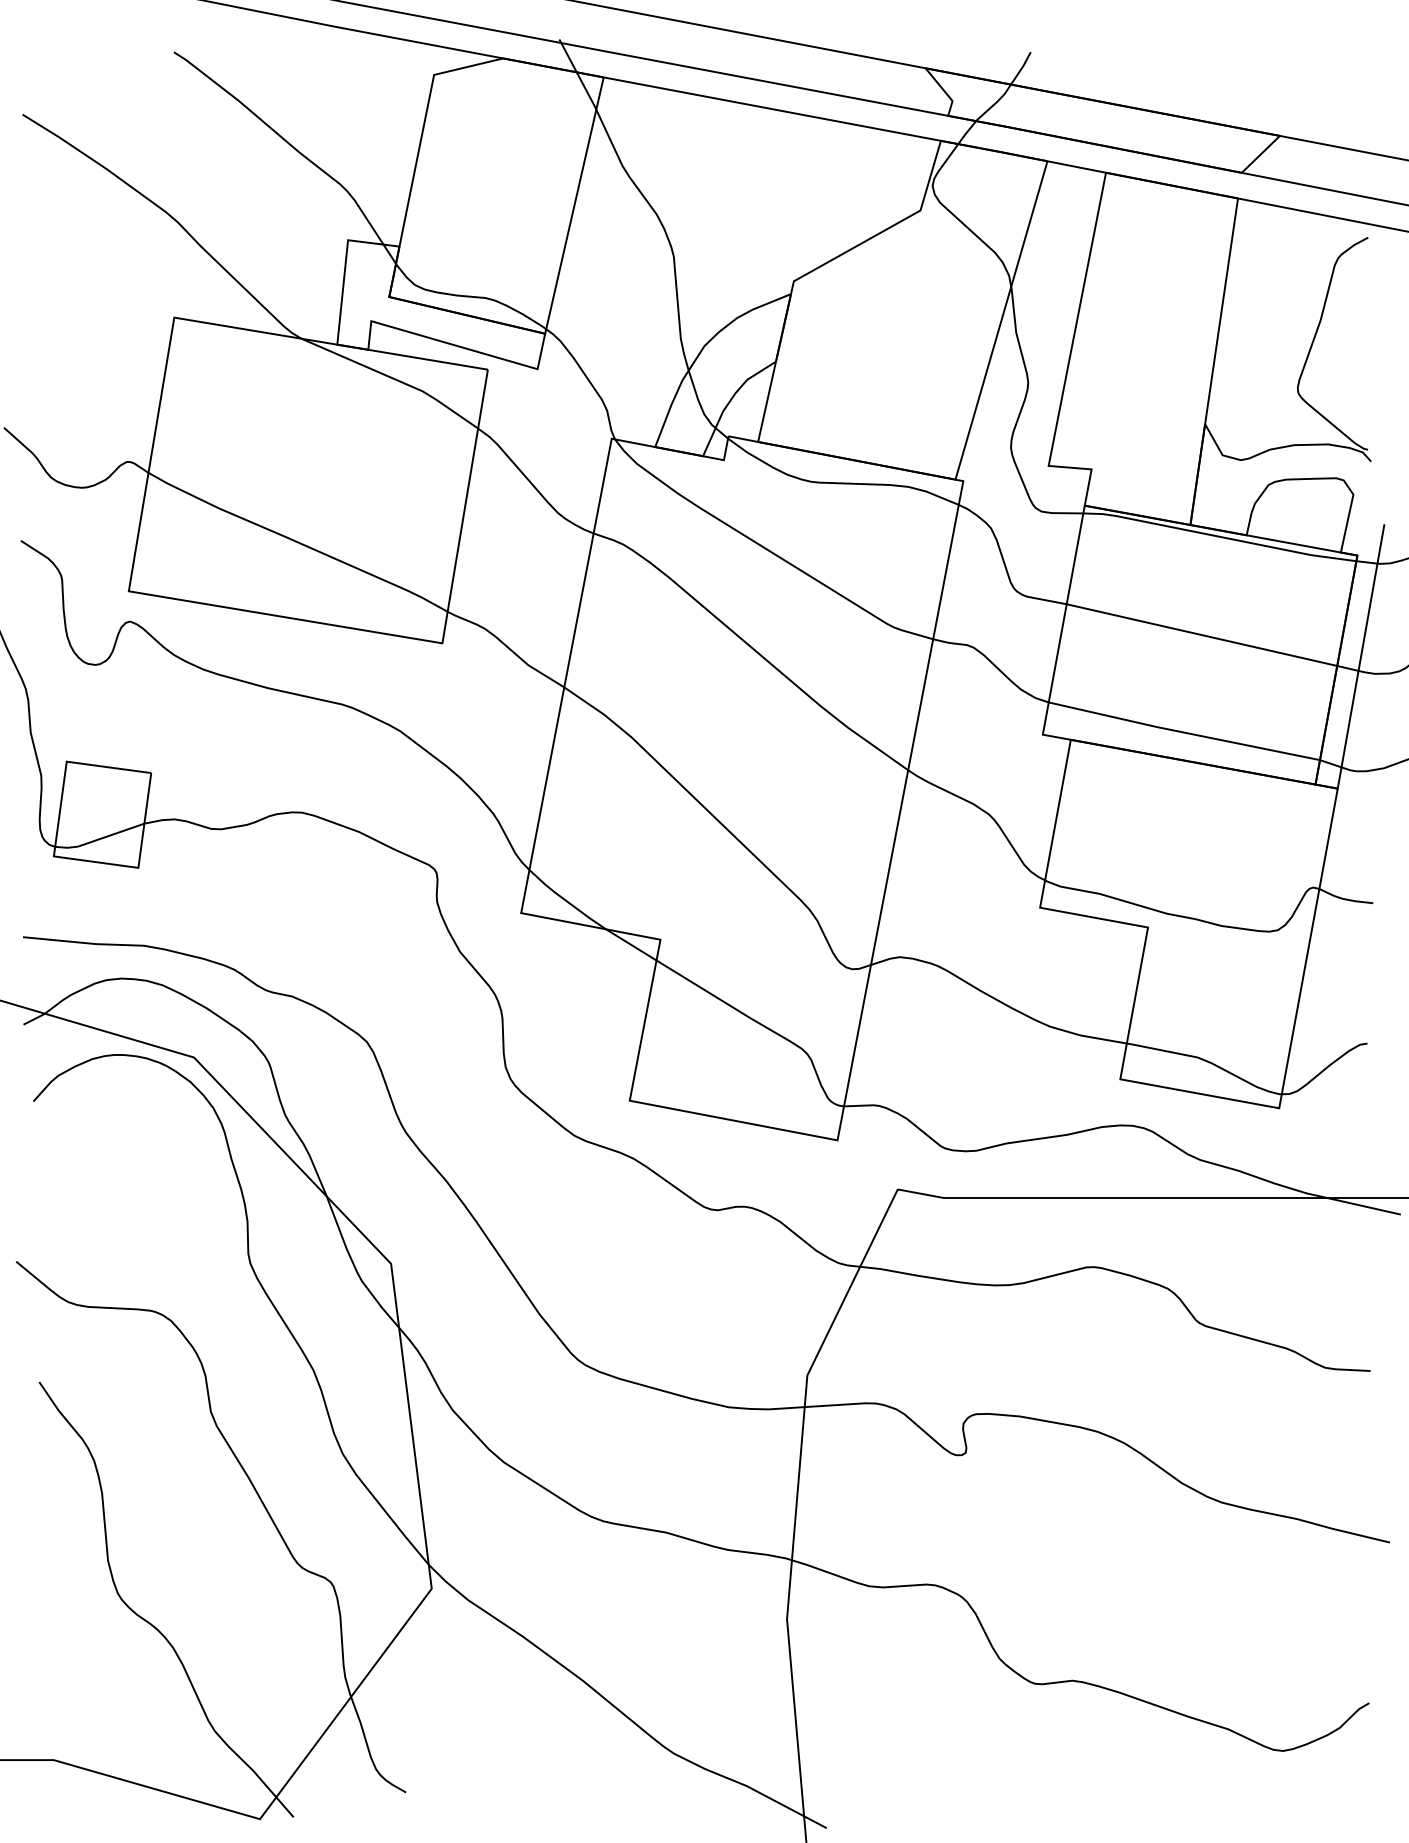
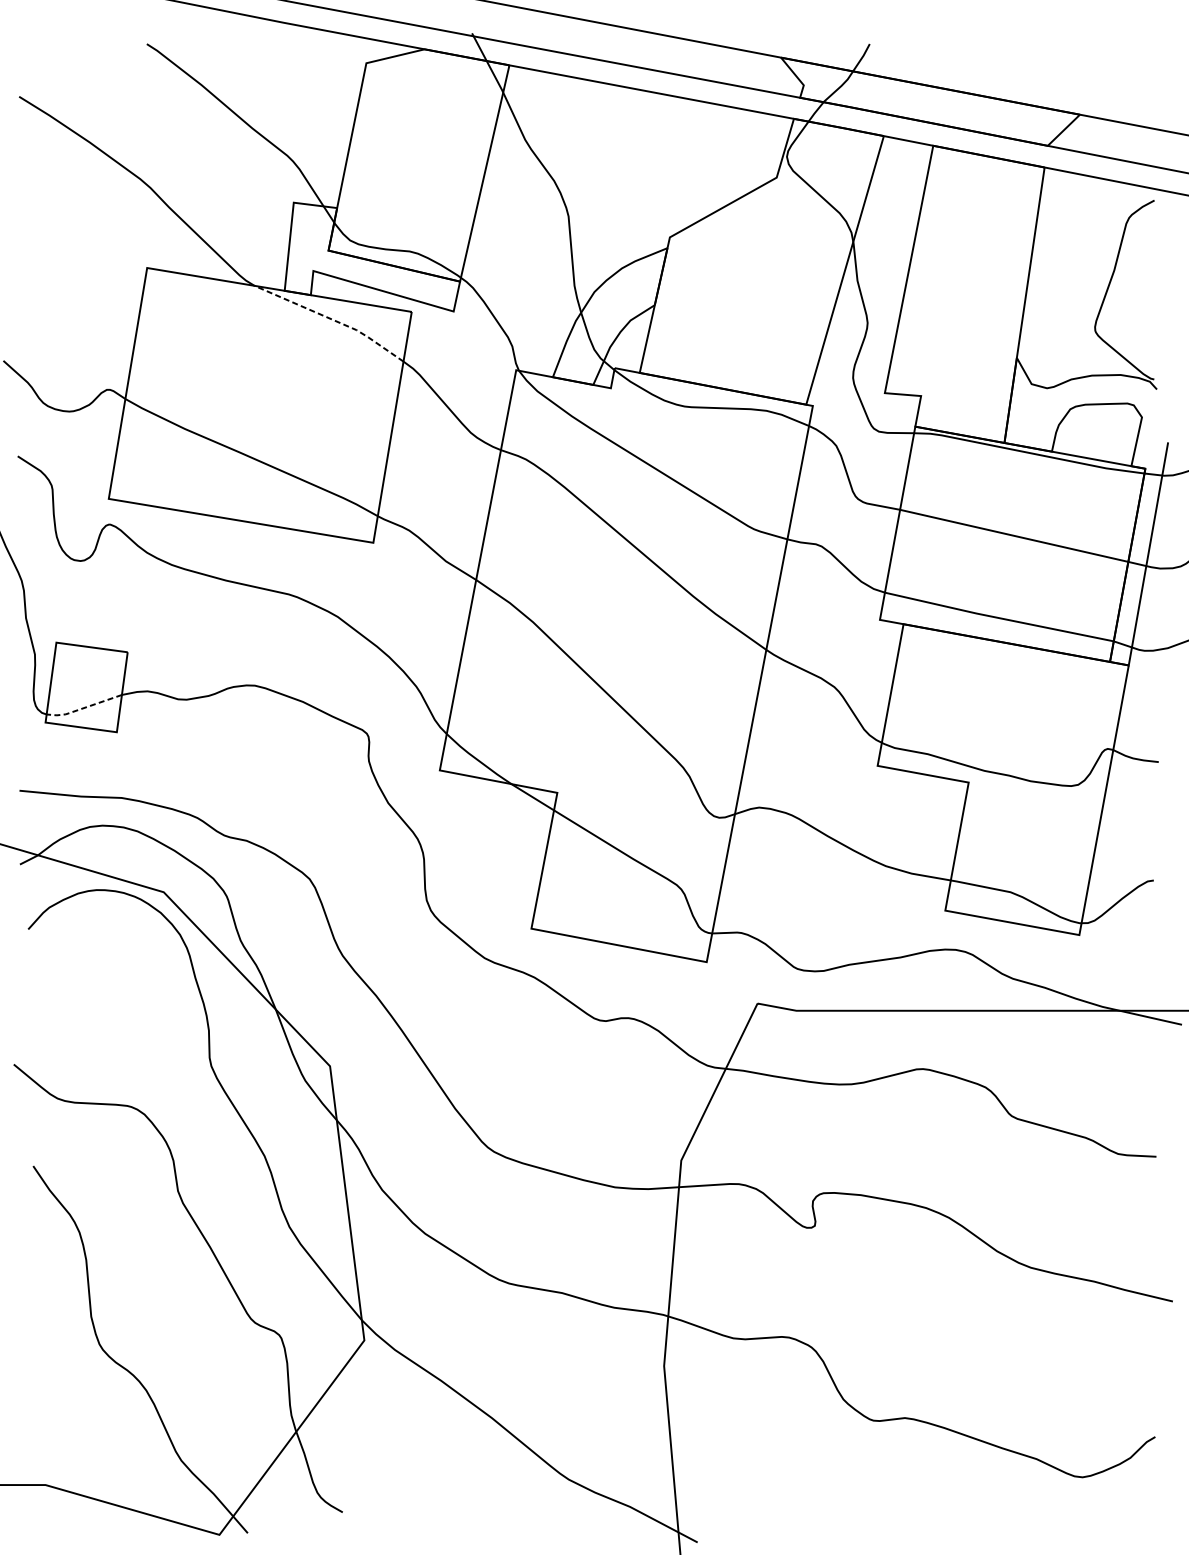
line: (394, 378) -> (332, 319), solid -> dashed
line: (98, 839) -> (83, 708), solid -> dashed

